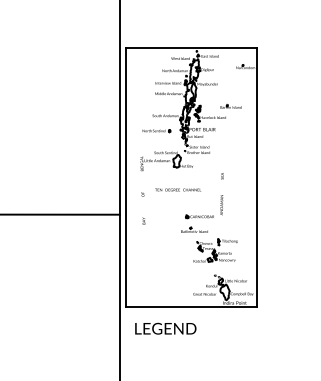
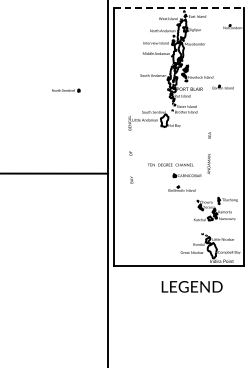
line: (191, 47) -> (178, 7), solid -> dashed
part: (230, 106) -> (222, 87), moved
part: (156, 131) -> (65, 91), moved
text: (177, 189) -> (170, 164), moved
part: (215, 250) -> (215, 209), moved
text: (165, 328) -> (191, 286), moved

